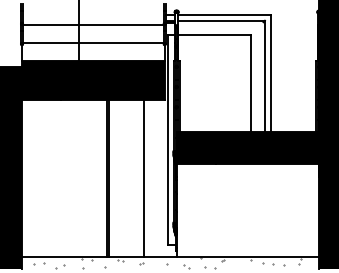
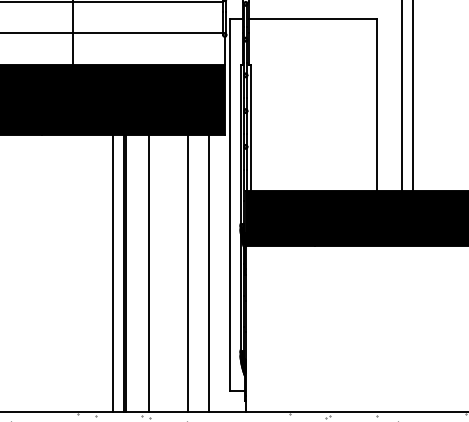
line: (101, 178) -> (113, 272), added
line: (121, 178) -> (148, 272), added
line: (155, 178) -> (208, 272), added

